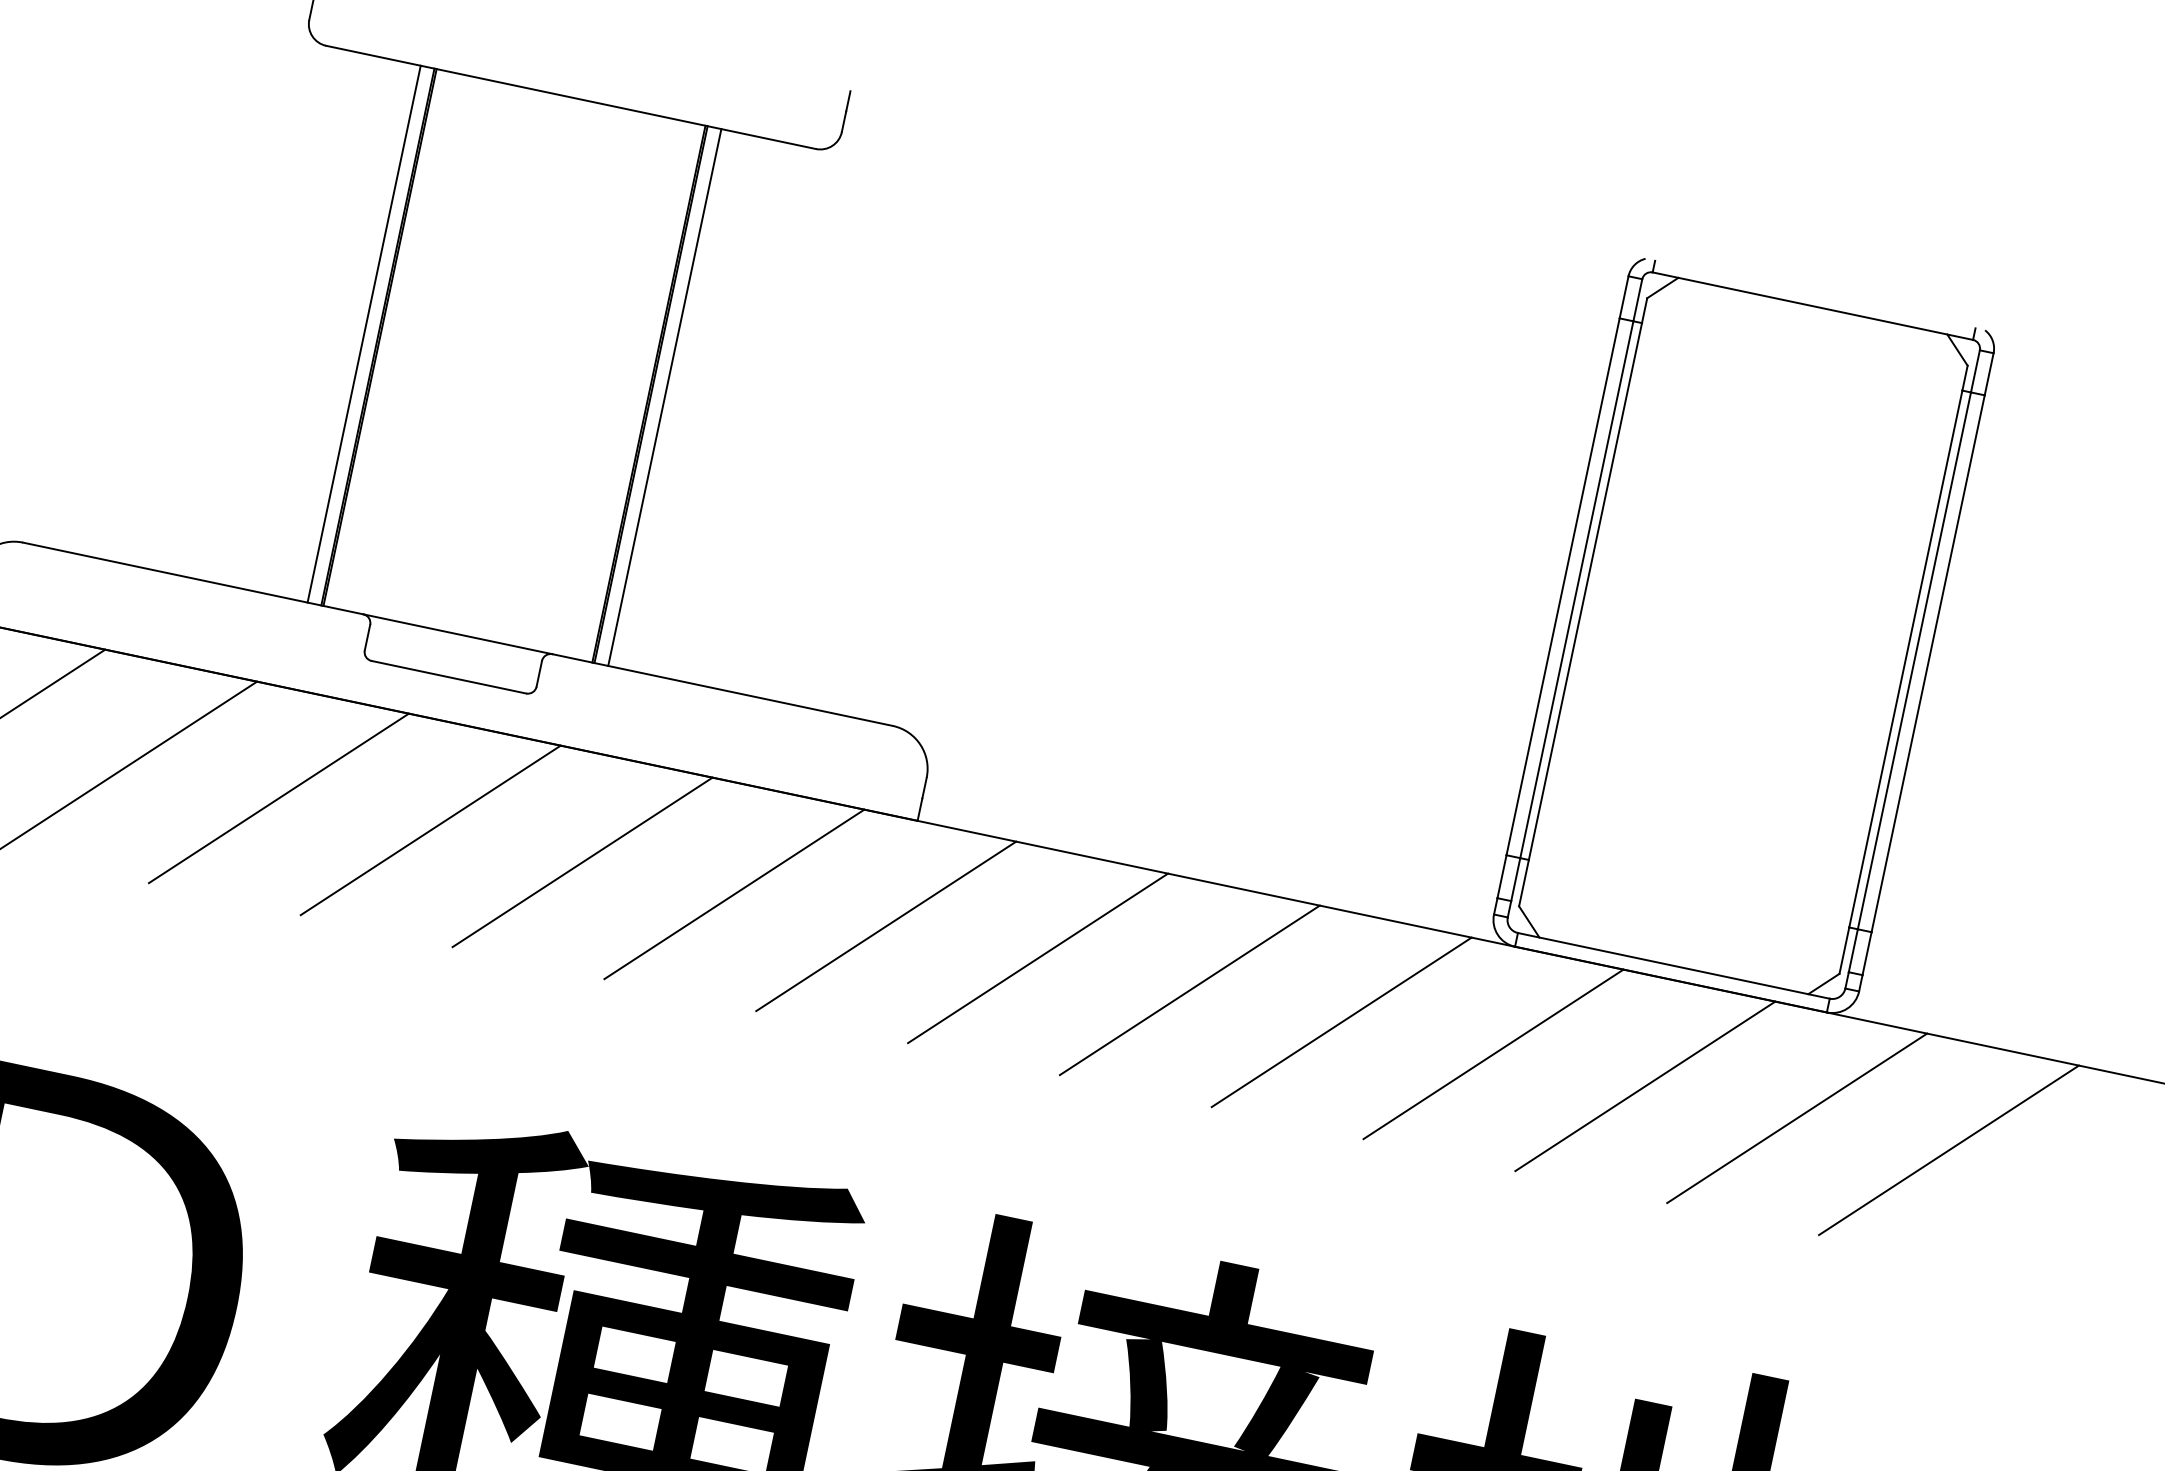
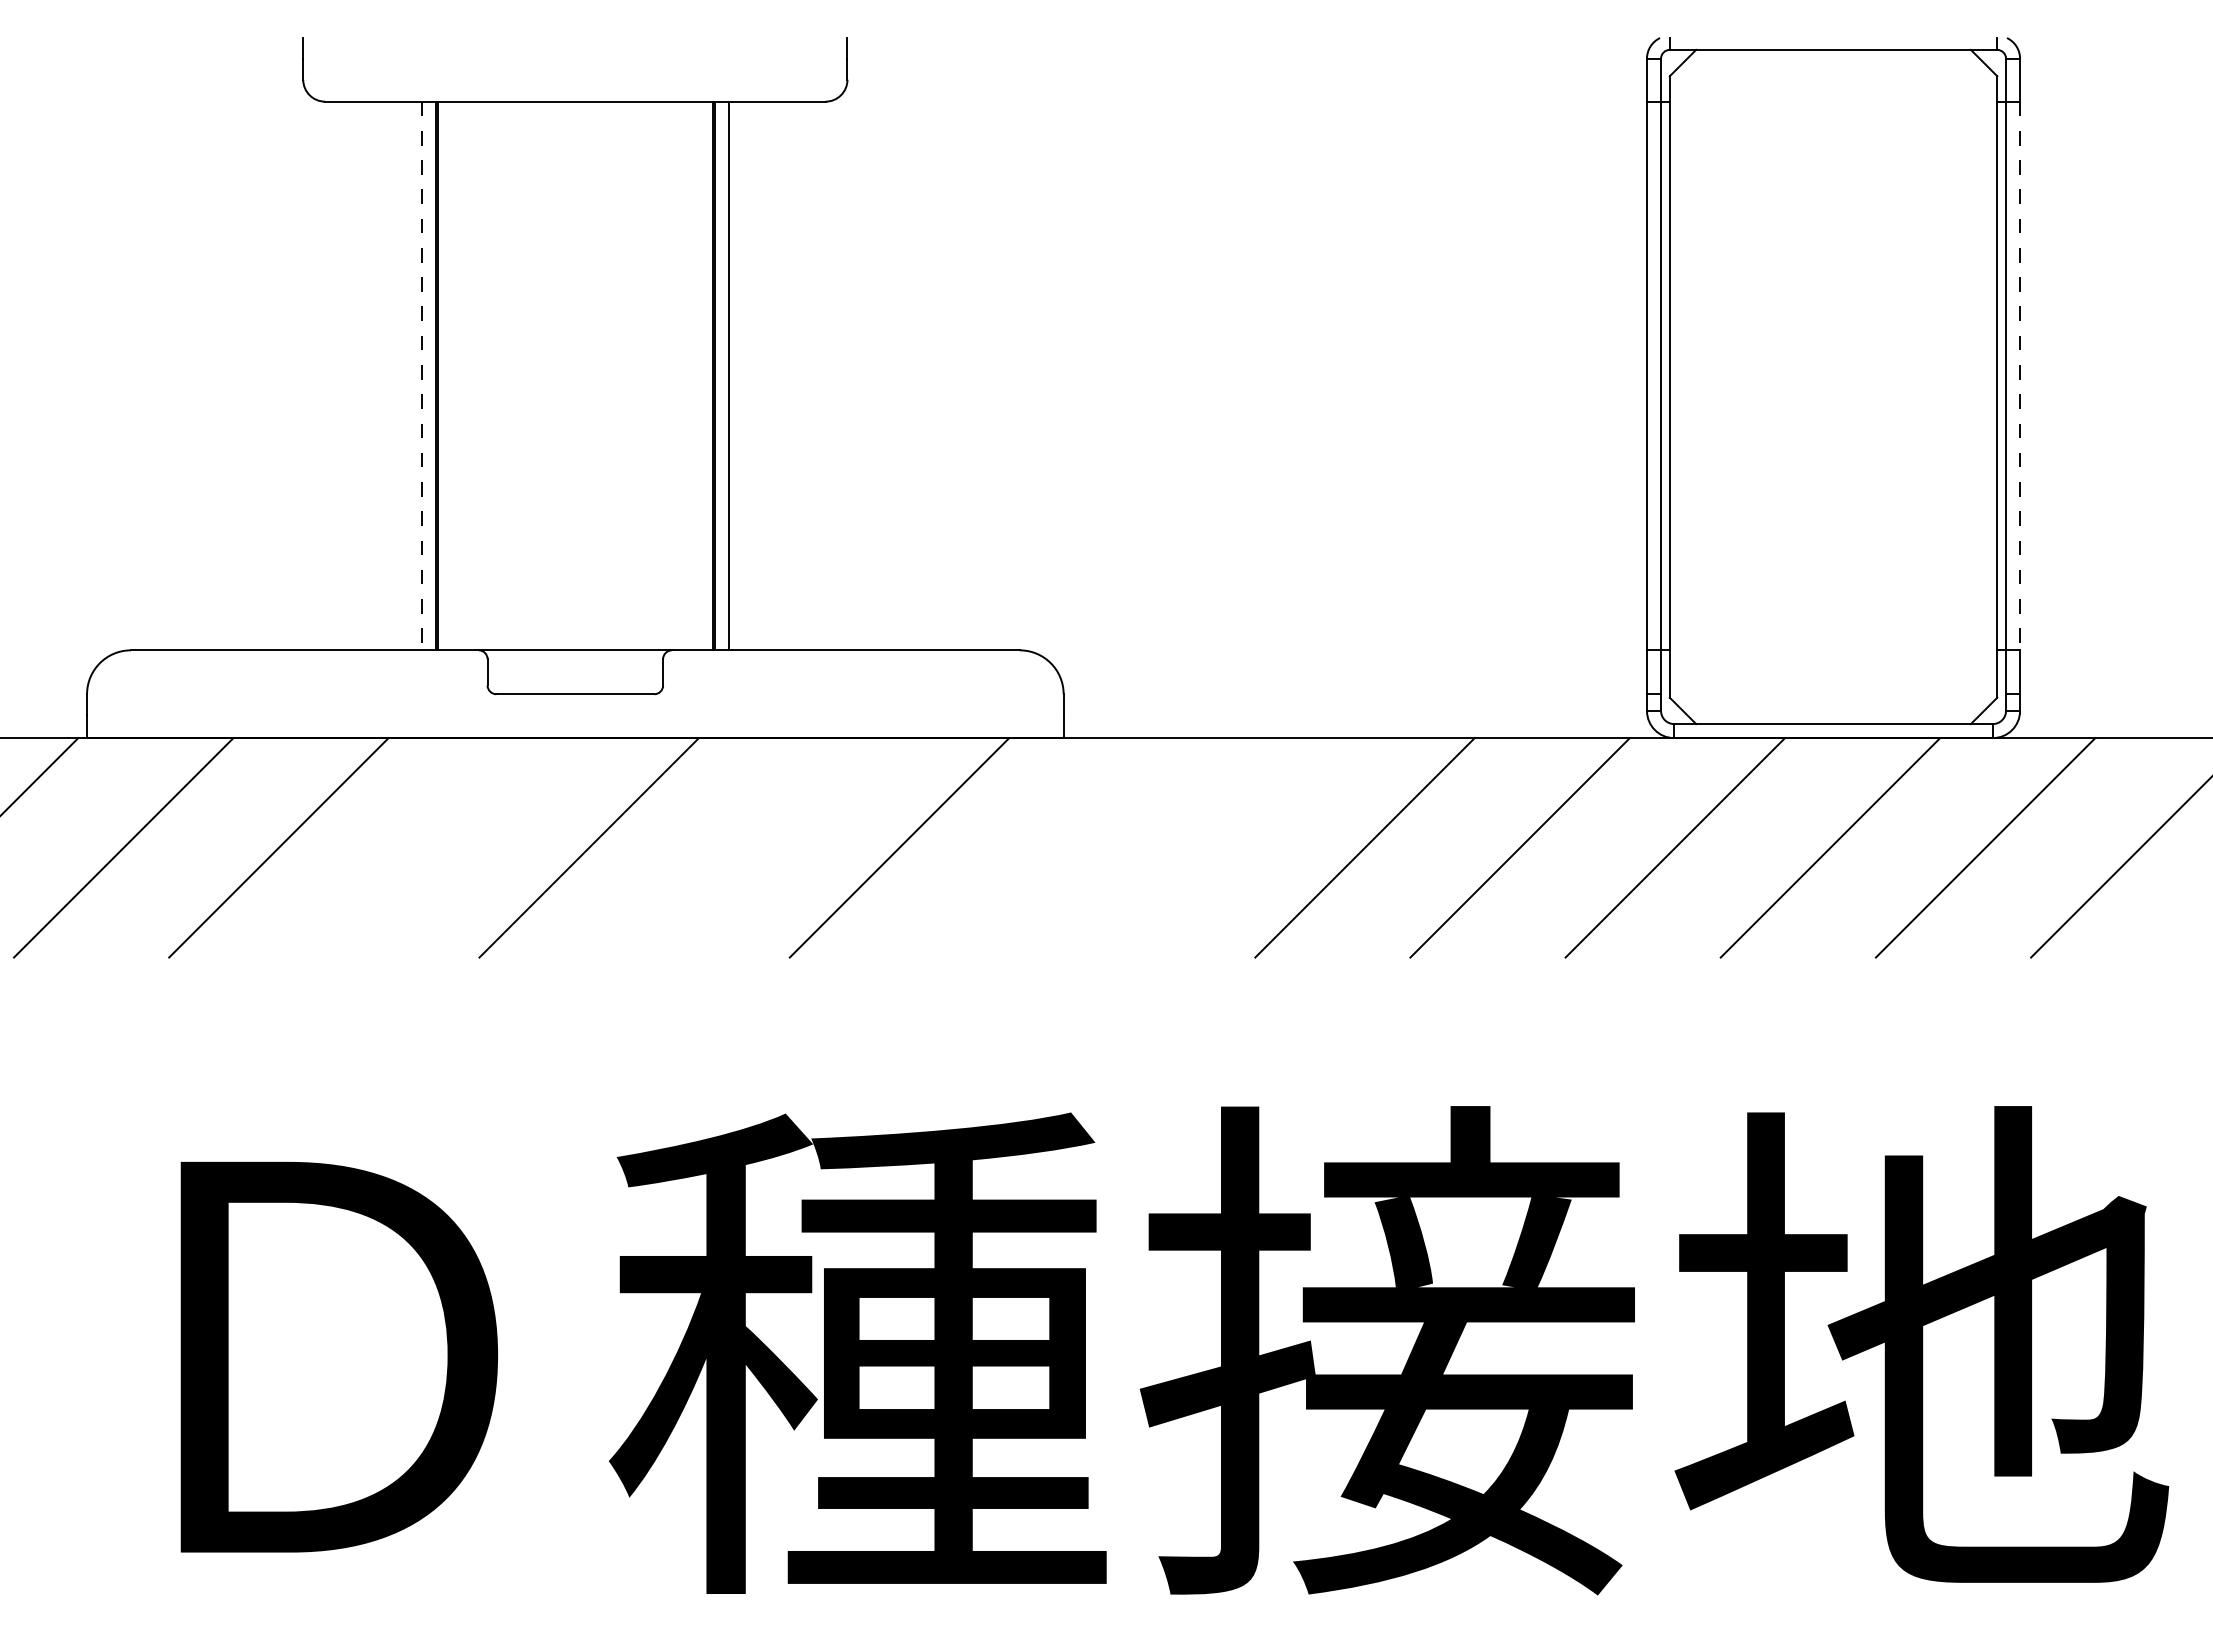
line: (363, 334) -> (421, 376), solid -> dashed
line: (1928, 664) -> (2020, 376), solid -> dashed
line: (278, 797) -> (433, 847), removed
line: (582, 862) -> (744, 847), removed
line: (886, 925) -> (1054, 847), removed
line: (1037, 957) -> (1209, 847), removed

